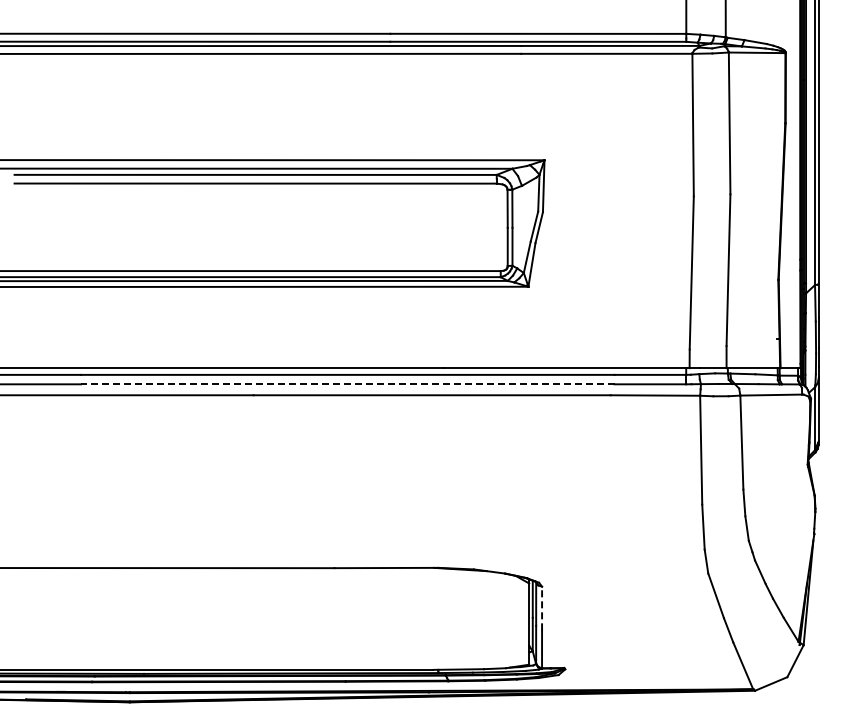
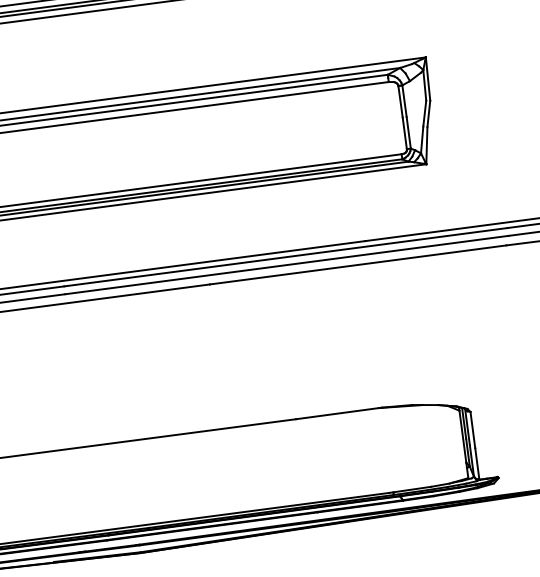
line: (347, 384) -> (286, 265), dashed -> solid
line: (542, 608) -> (473, 429), dashed -> solid

